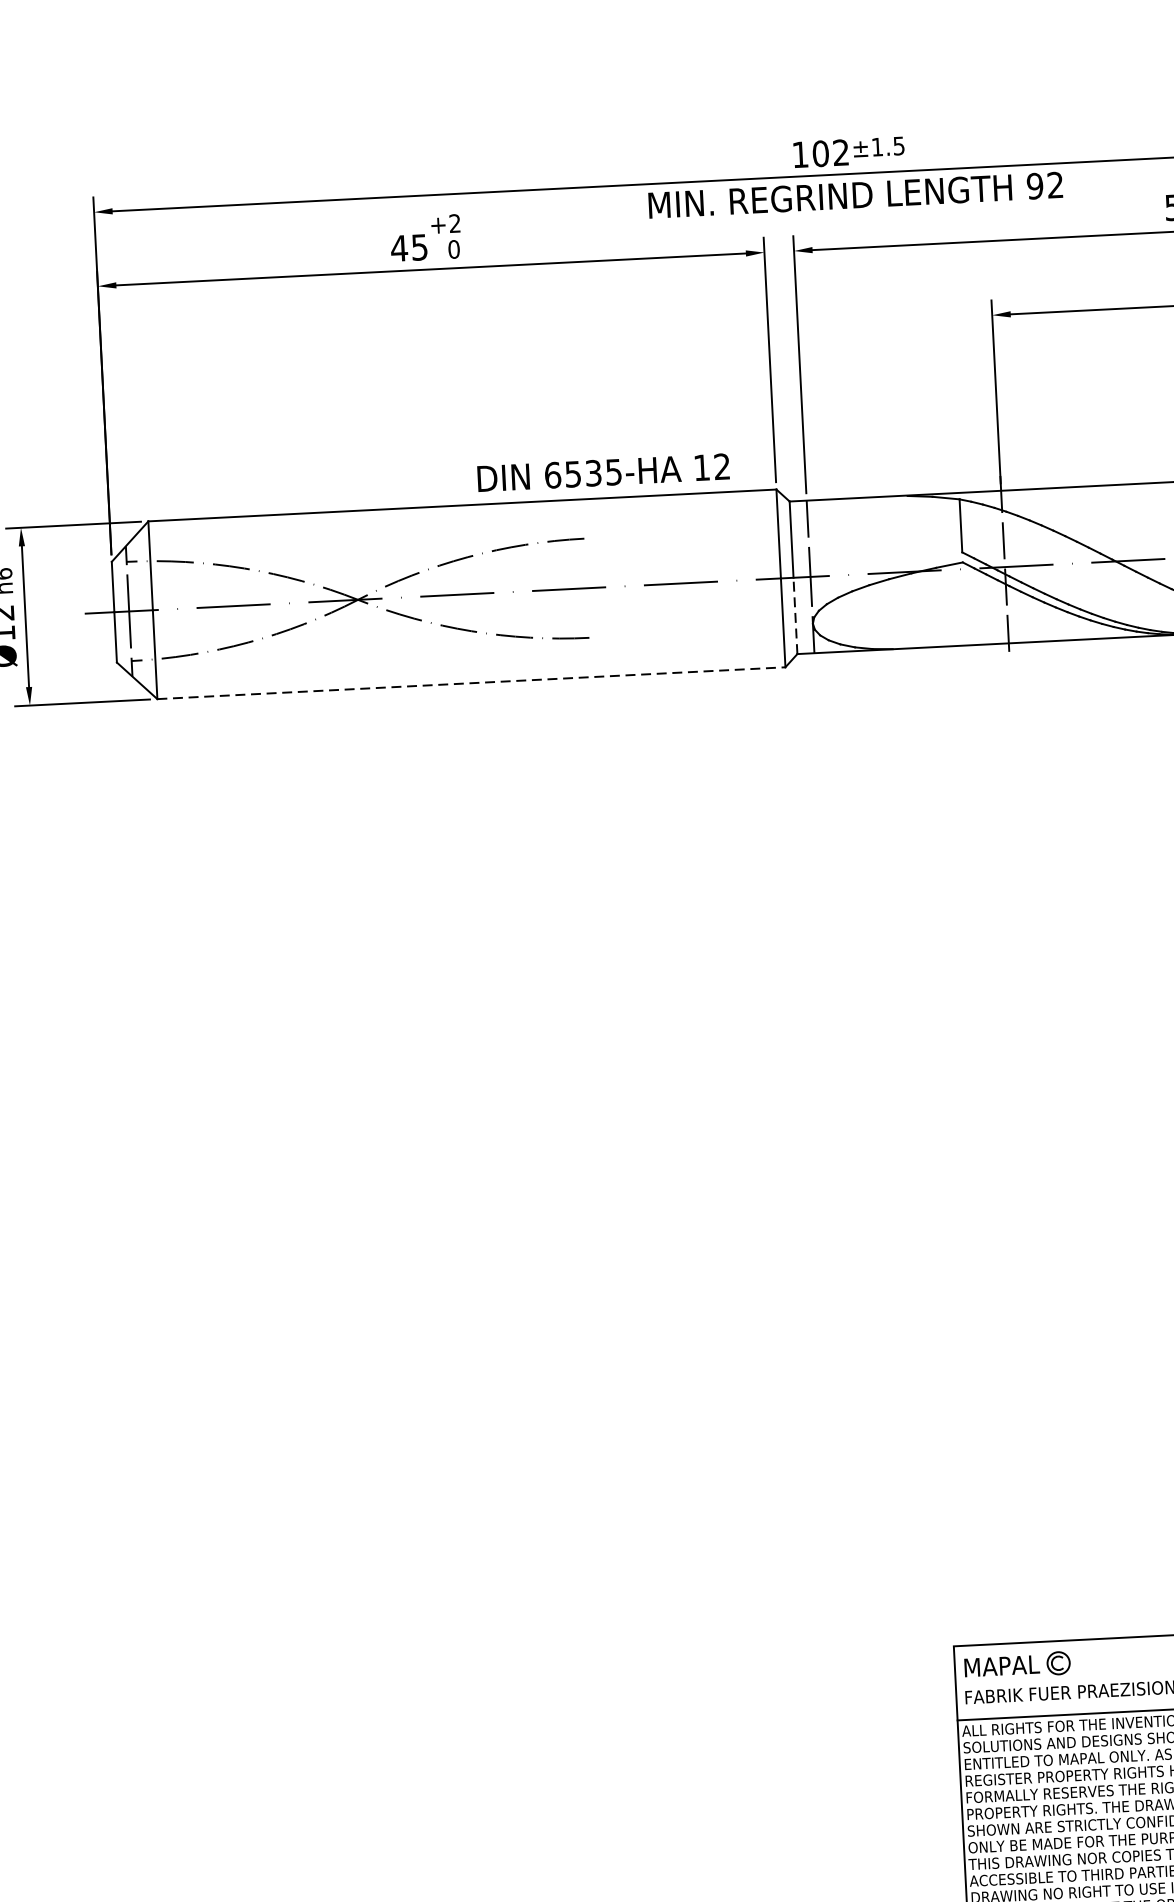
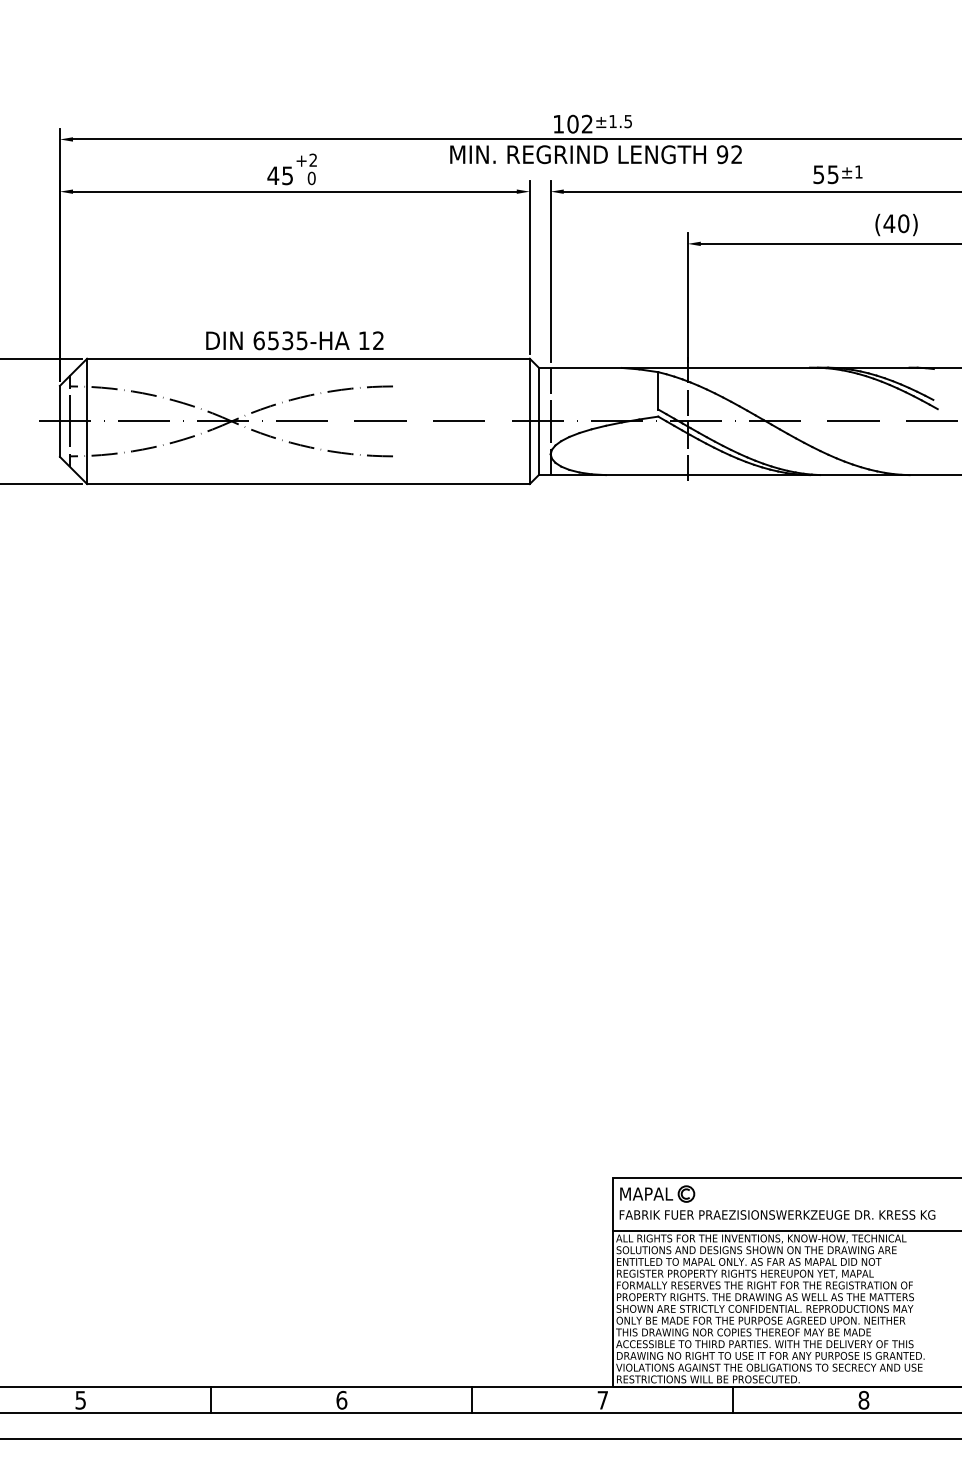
text: (602, 472) -> (294, 340), moved
line: (795, 616) -> (538, 448), dashed -> solid
line: (471, 683) -> (308, 484), dashed -> solid

